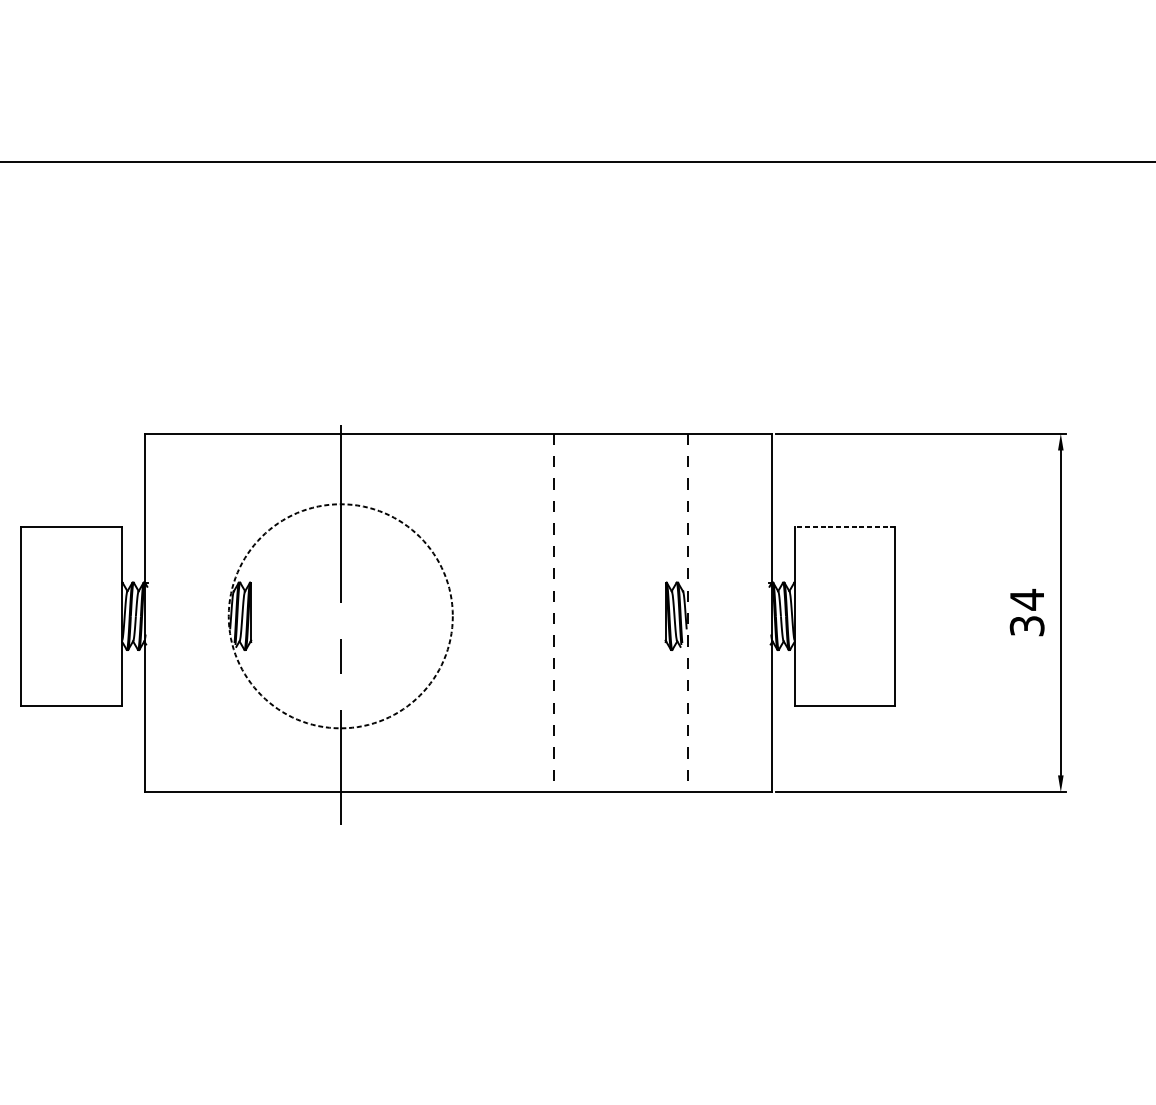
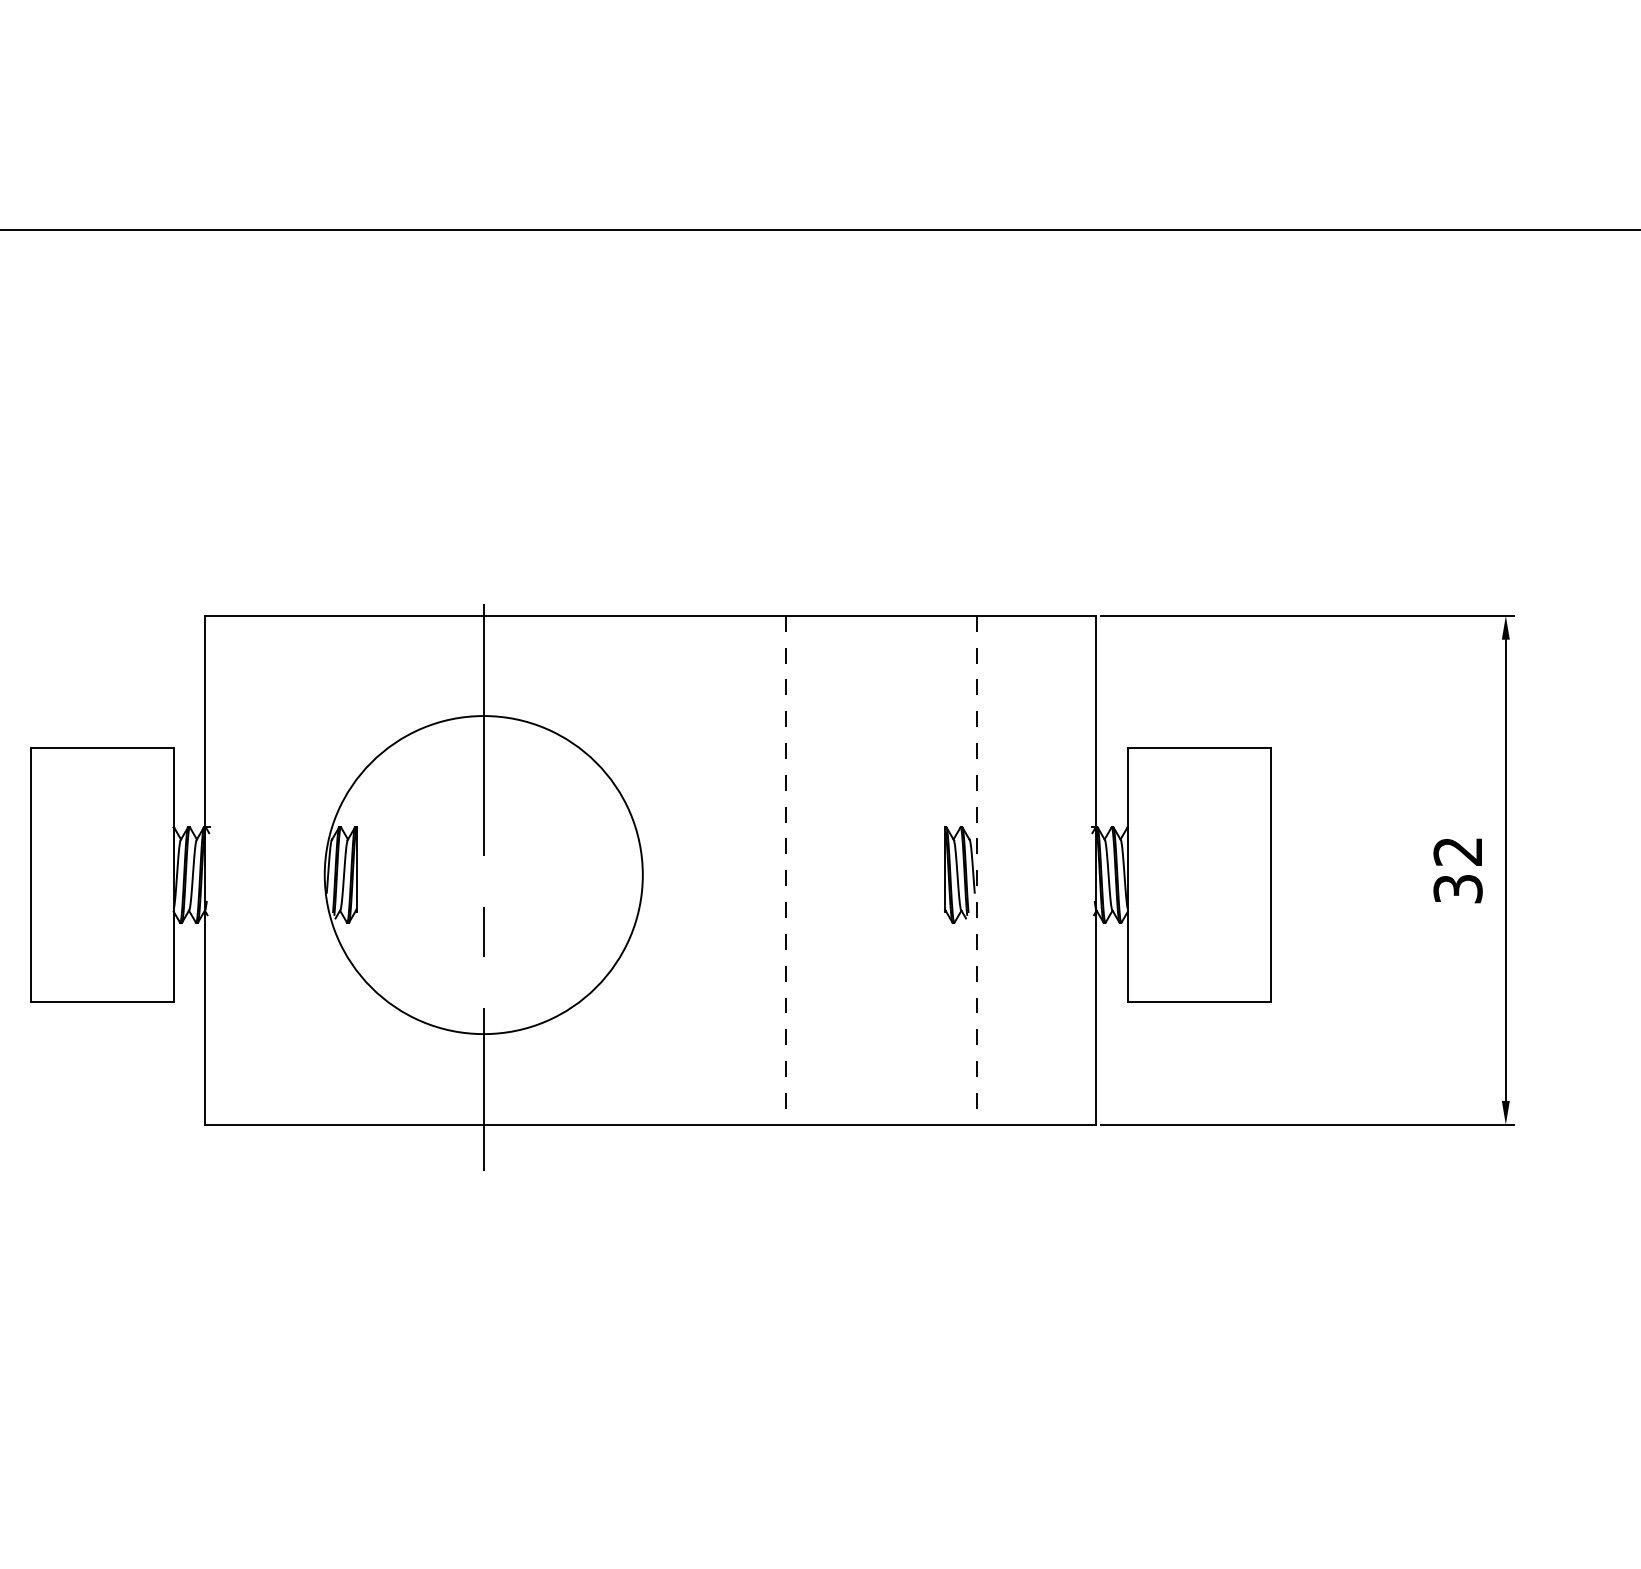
line: (845, 526) -> (1199, 747), dashed -> solid
text: (1026, 599) -> (1457, 851), 34 -> 32
circle: (340, 616) -> (483, 875), dashed -> solid

